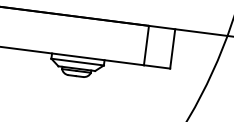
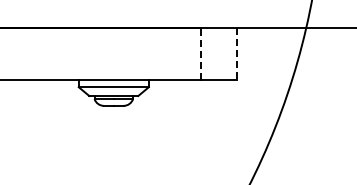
line: (146, 45) -> (201, 53), solid -> dashed
line: (172, 49) -> (236, 54), solid -> dashed

